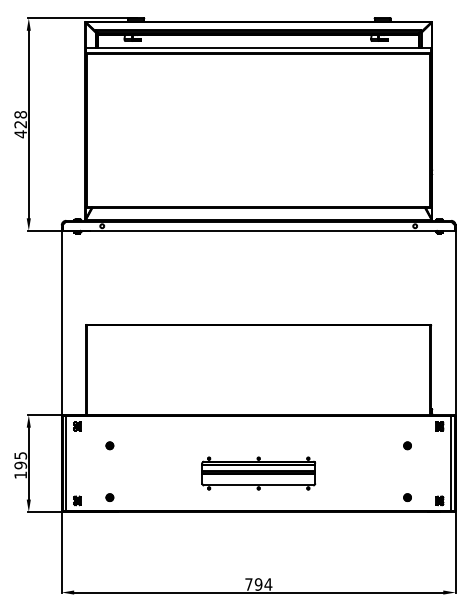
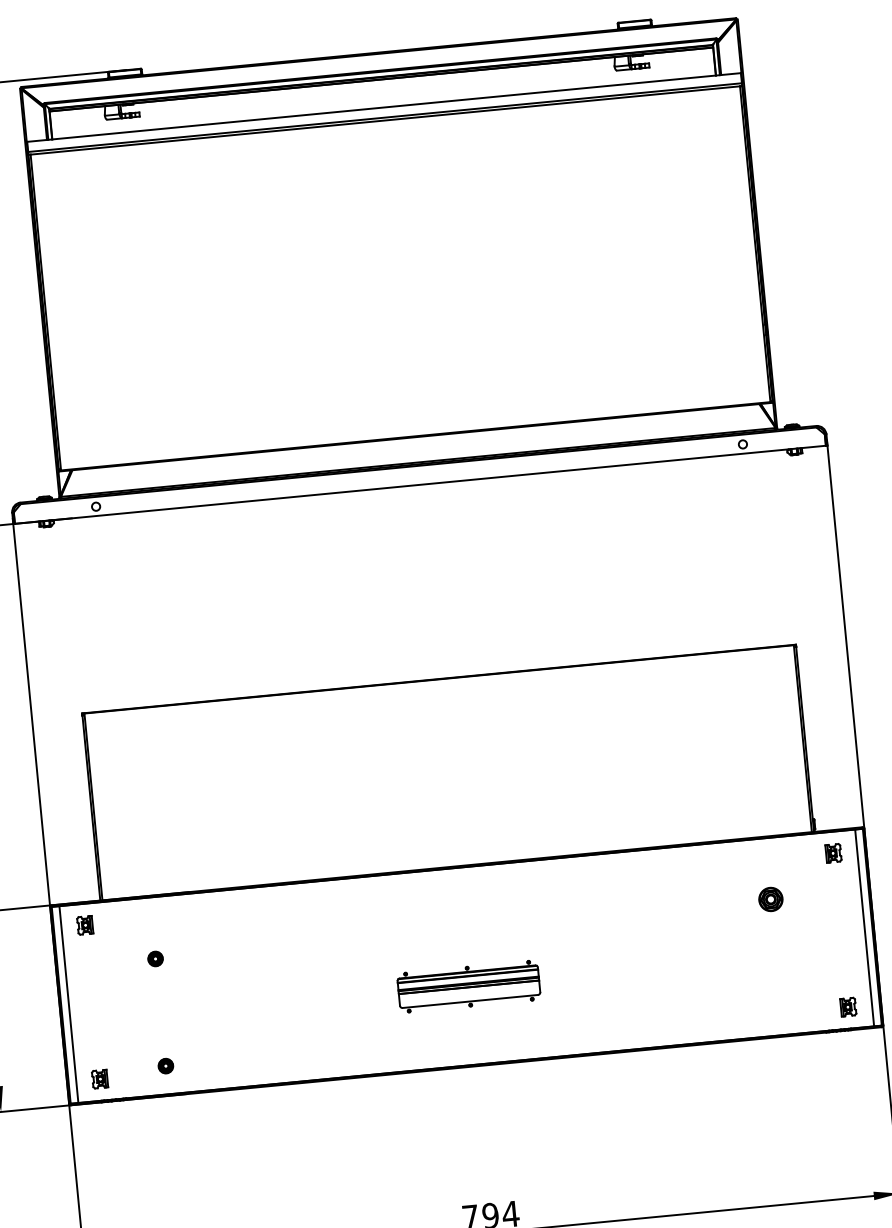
part: (407, 445) -> (770, 899), size x1.6
part: (258, 473) -> (468, 986), size x0.6
part: (407, 497) -> (780, 1006), removed

